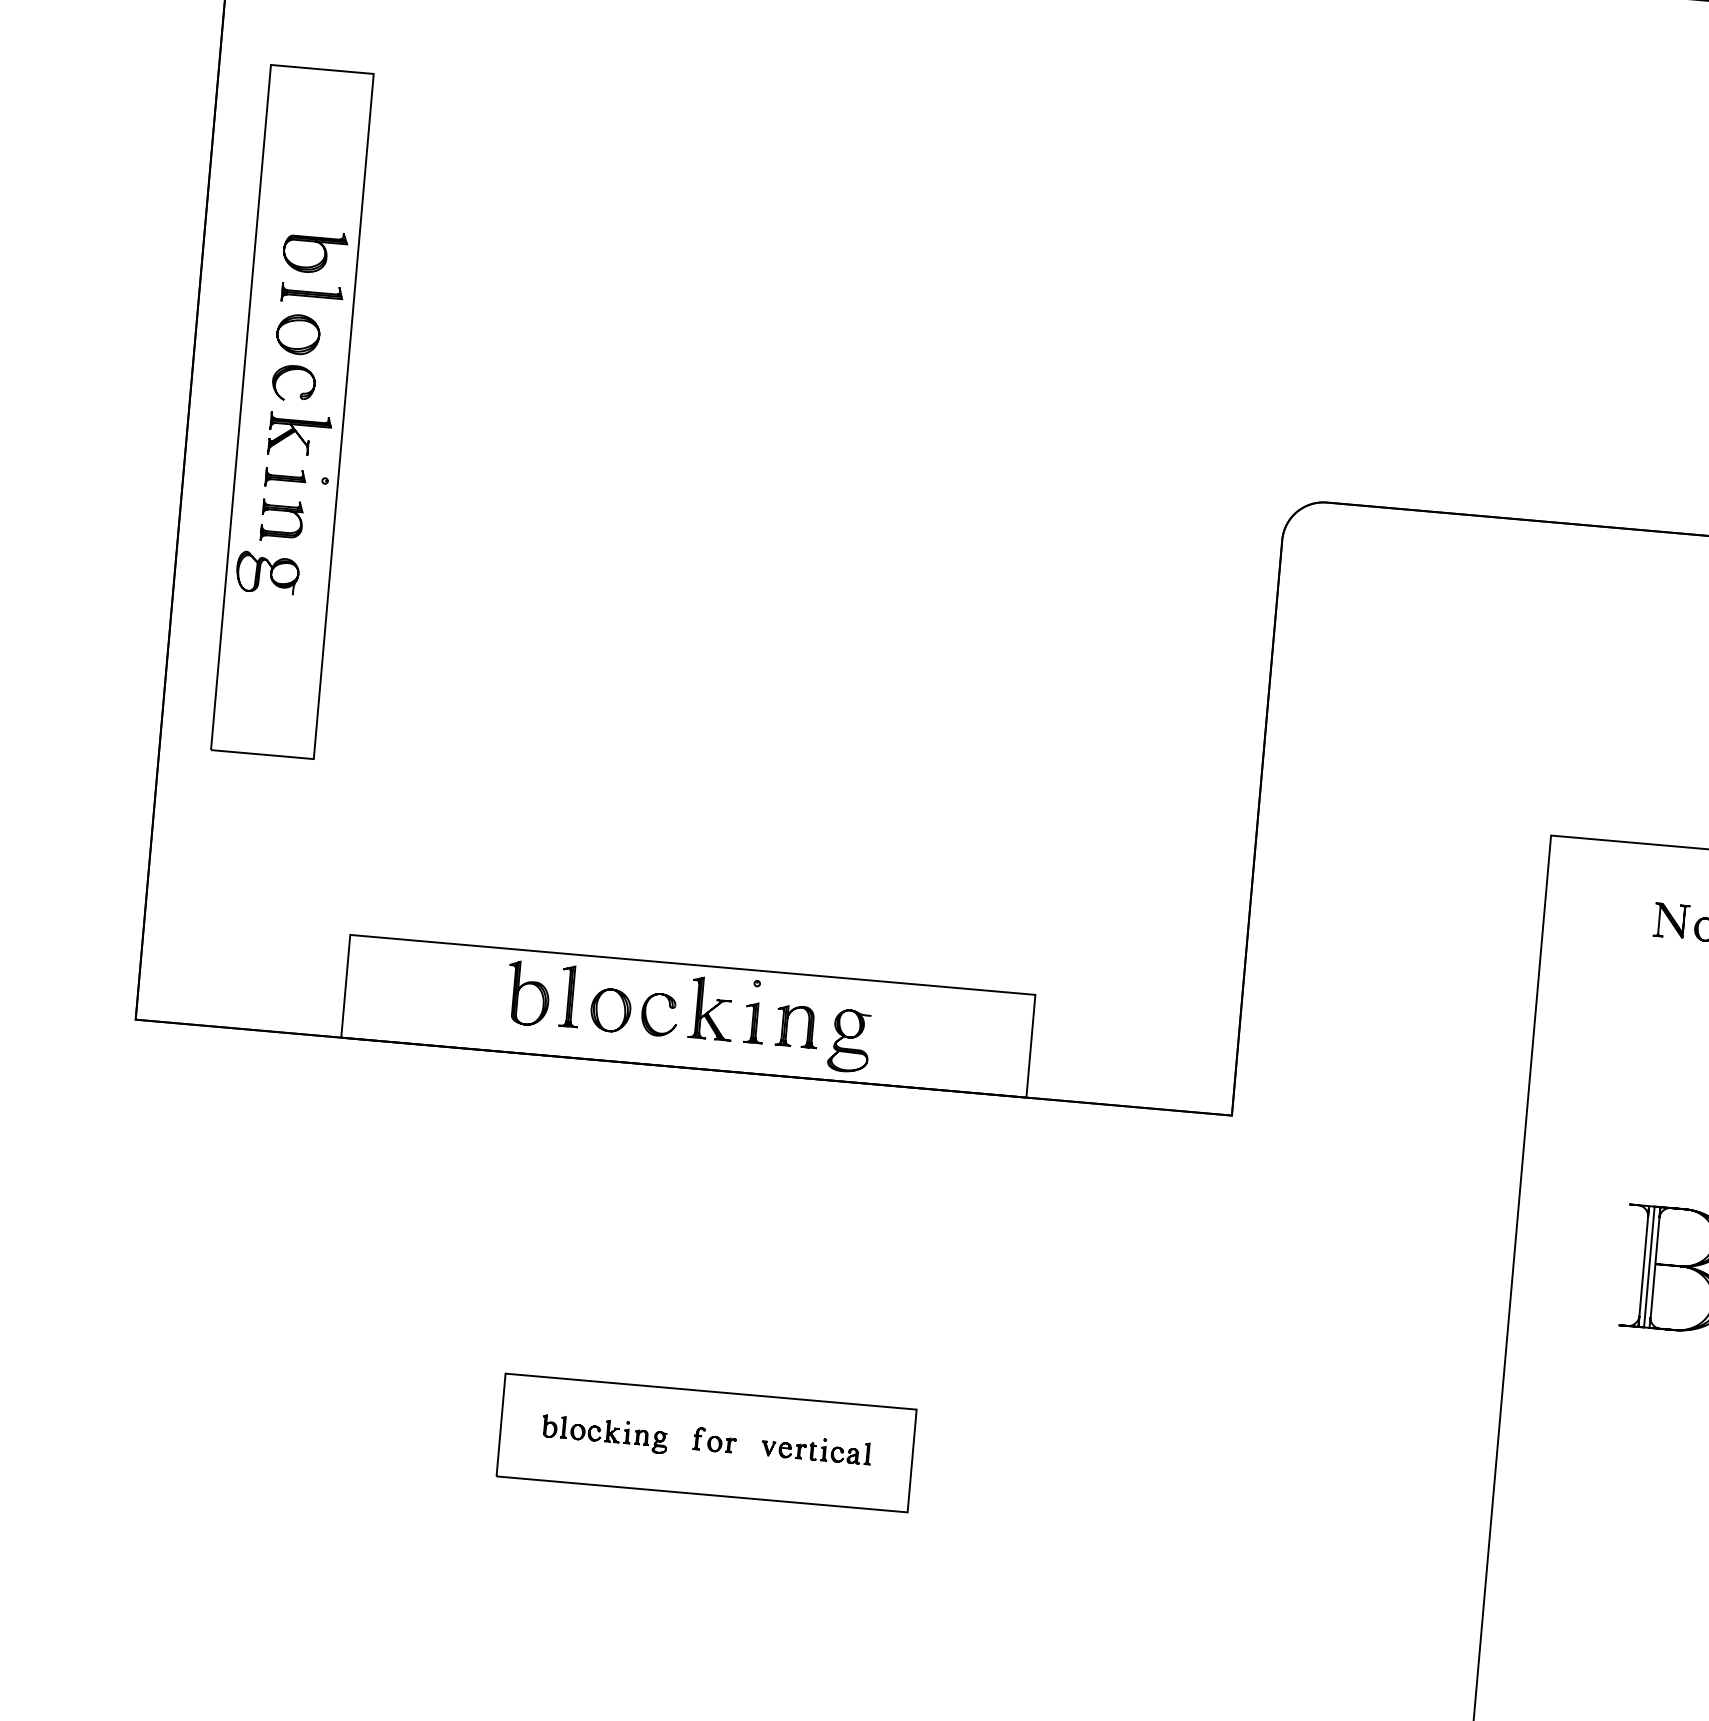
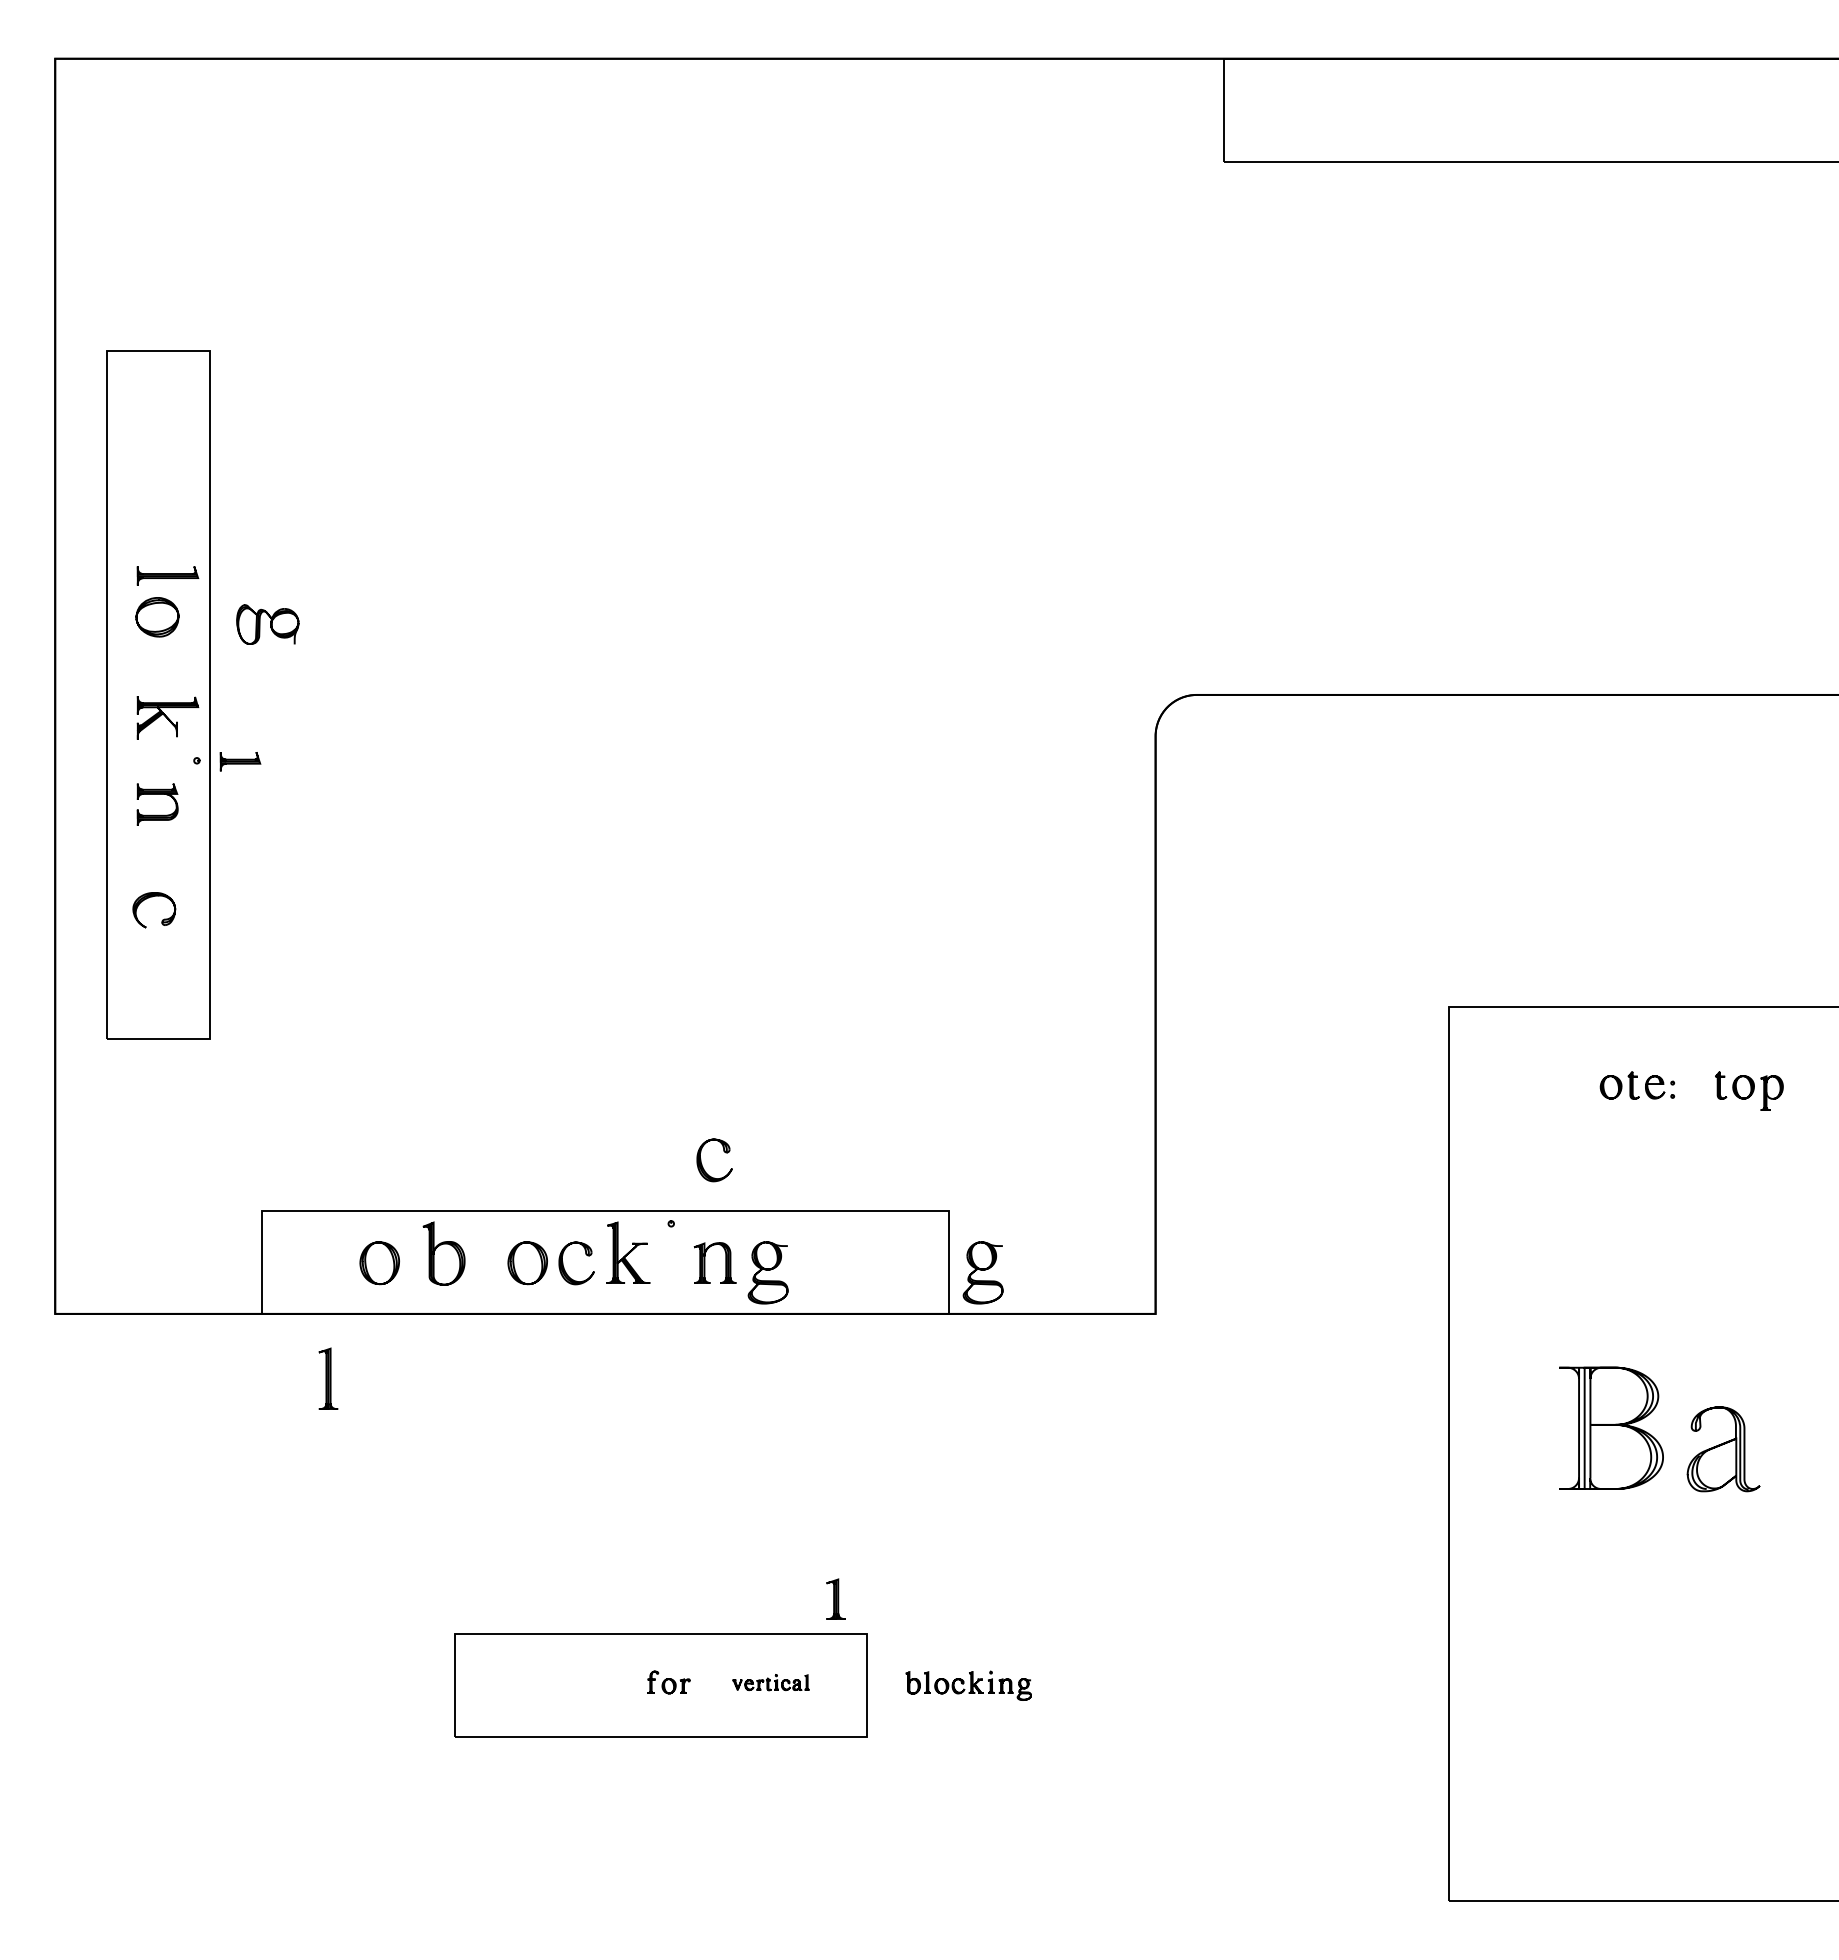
curve: (322, 248) -> (174, 529), removed
part: (301, 393) -> (162, 919), moved
part: (285, 478) -> (240, 761), moved
part: (267, 573) -> (267, 624), moved
curve: (1671, 920) -> (1576, 1081), removed
part: (793, 927) -> (702, 1164), added
curve: (450, 996) -> (366, 1263), added
part: (570, 996) -> (328, 1378), moved
part: (754, 1022) -> (835, 1598), moved
part: (1063, 1059) -> (982, 1272), added
part: (604, 1433) -> (968, 1685), moved
part: (816, 1449) -> (770, 1682), size x0.7

